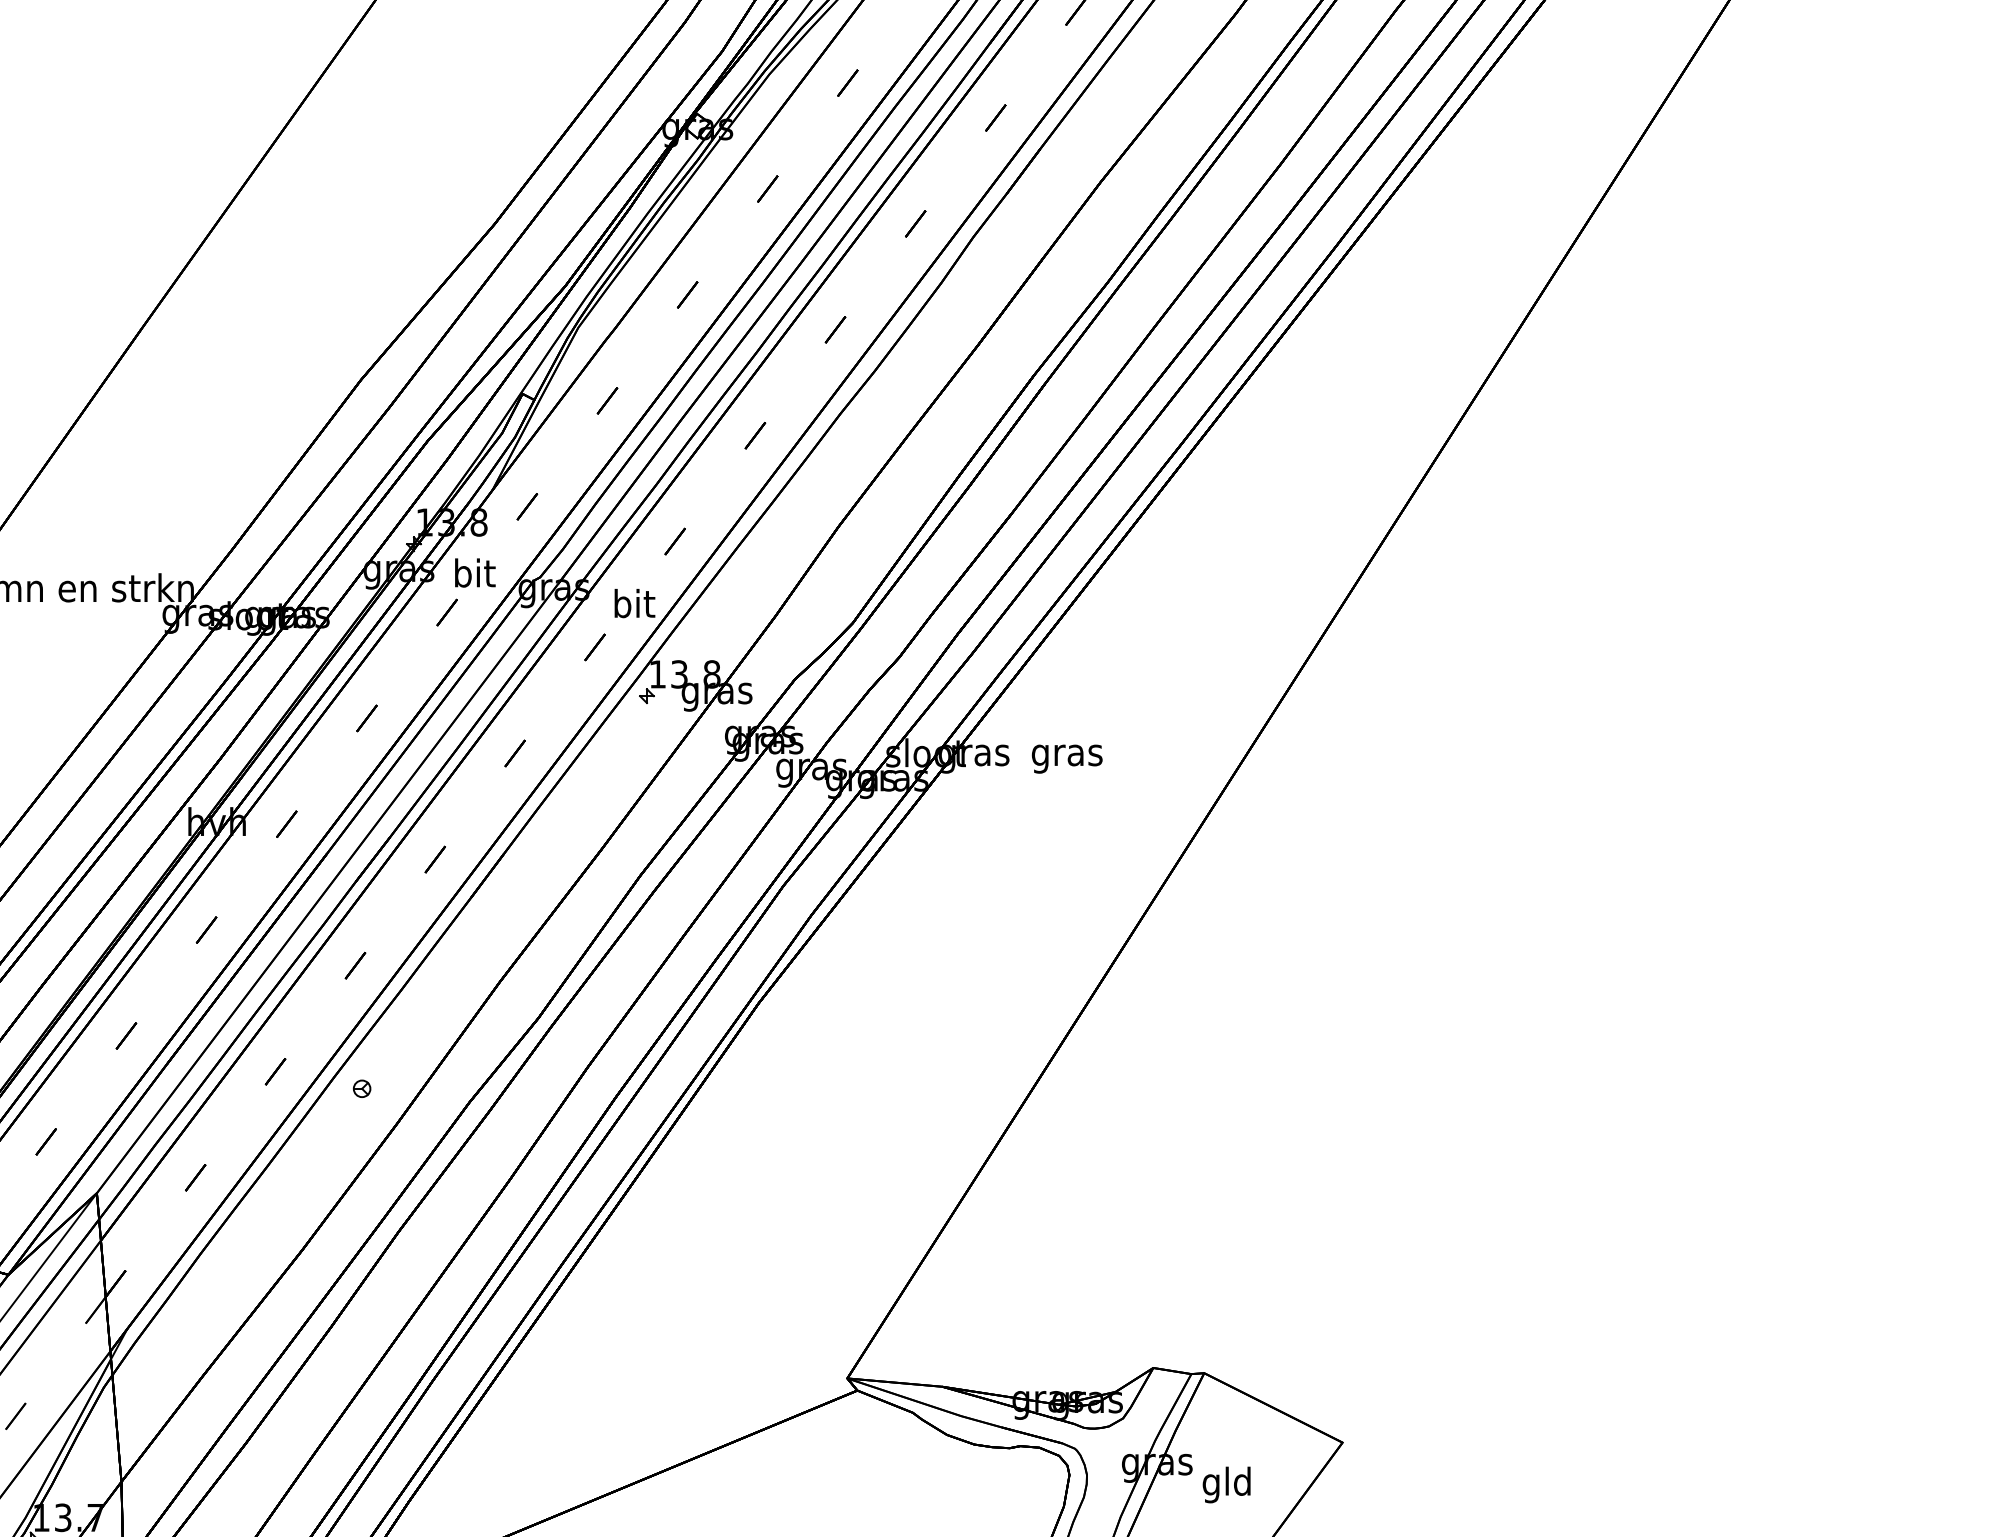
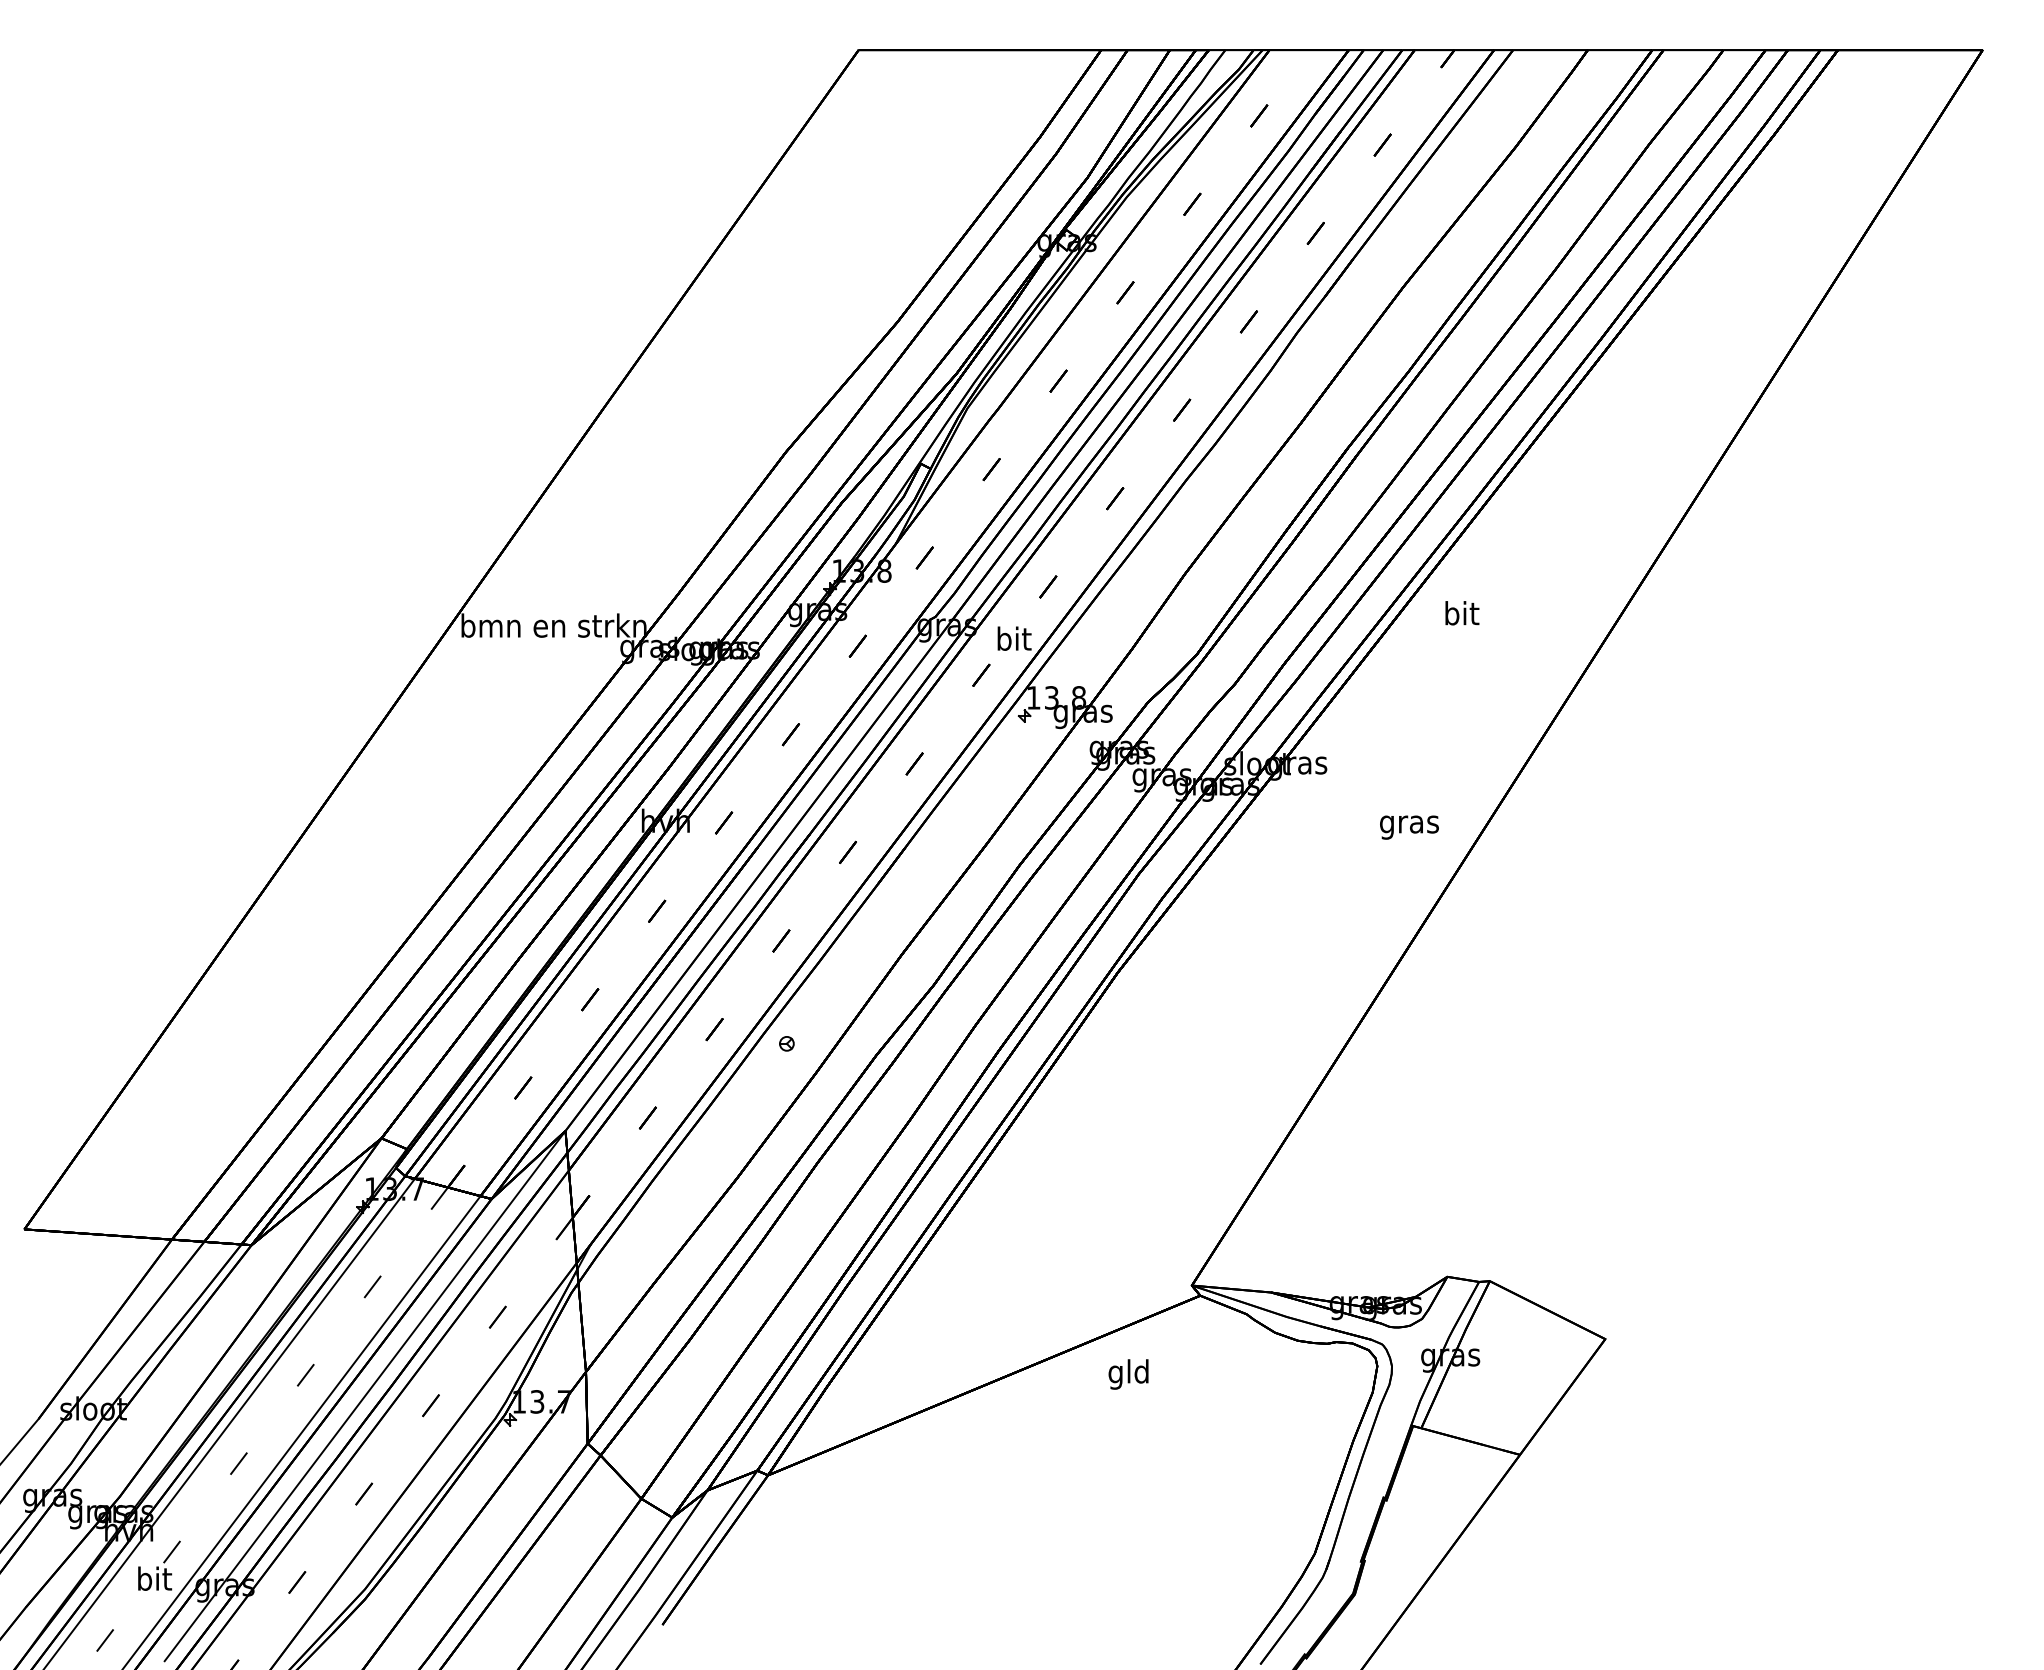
text: (475, 573) -> (1462, 613), moved
text: (1067, 758) -> (1409, 827), moved
text: (1226, 1484) -> (1128, 1374), moved

